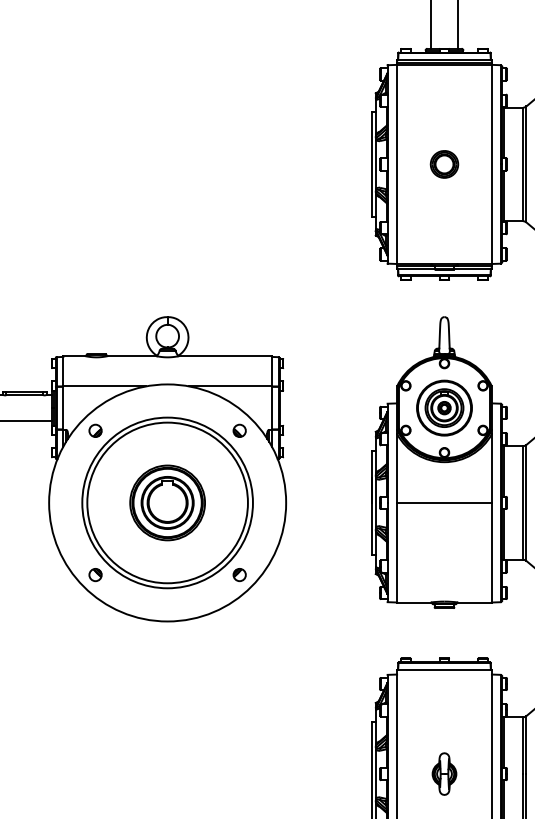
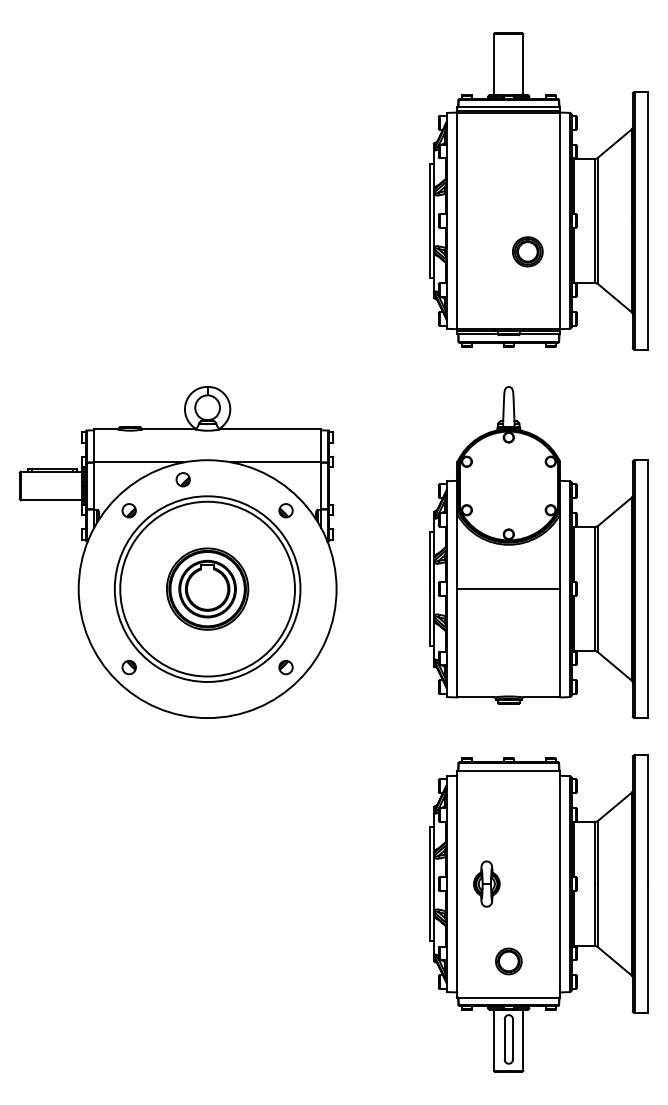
part: (444, 164) -> (527, 251), moved
part: (144, 402) -> (182, 479), added
part: (444, 407) -> (508, 485), removed
part: (444, 773) -> (486, 883), moved

